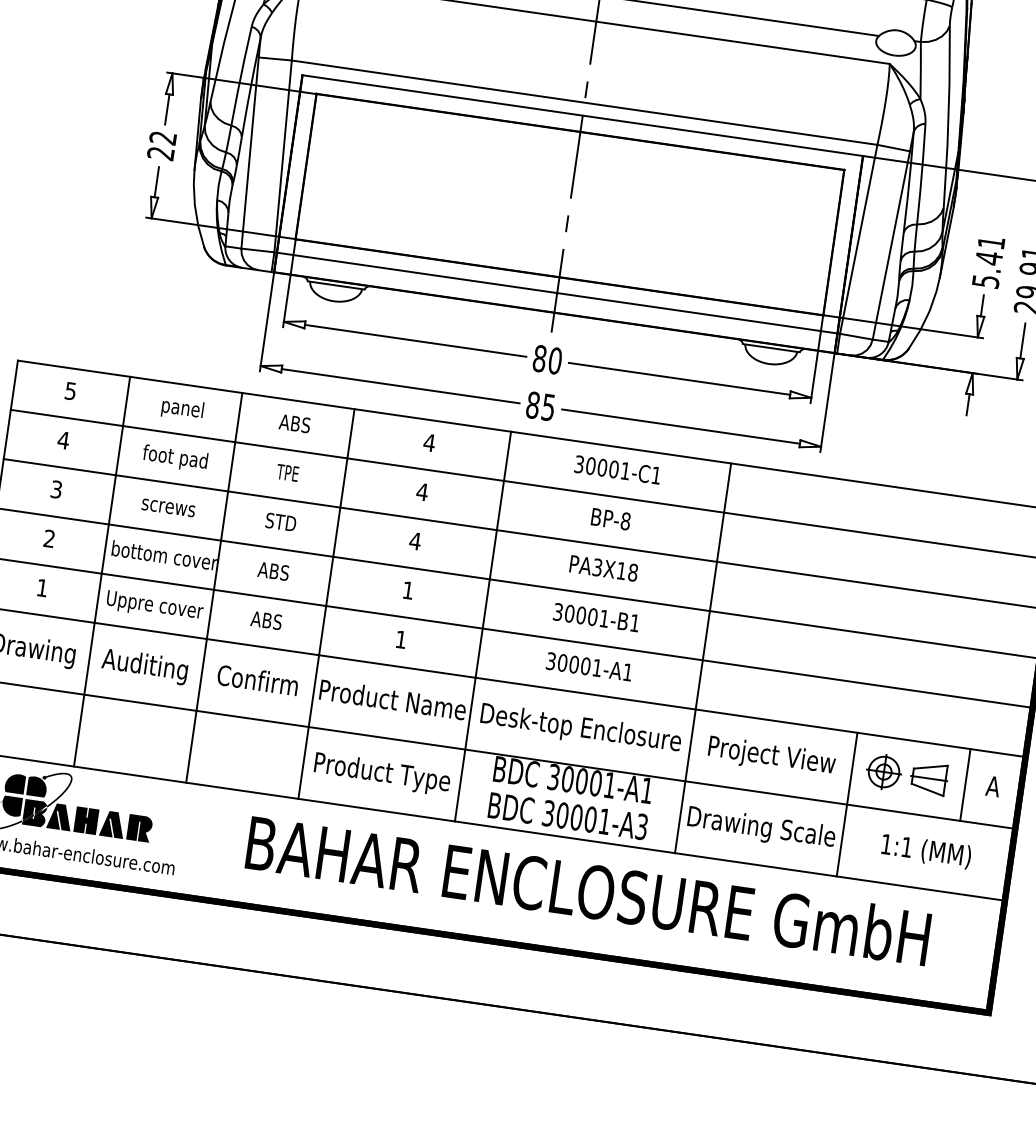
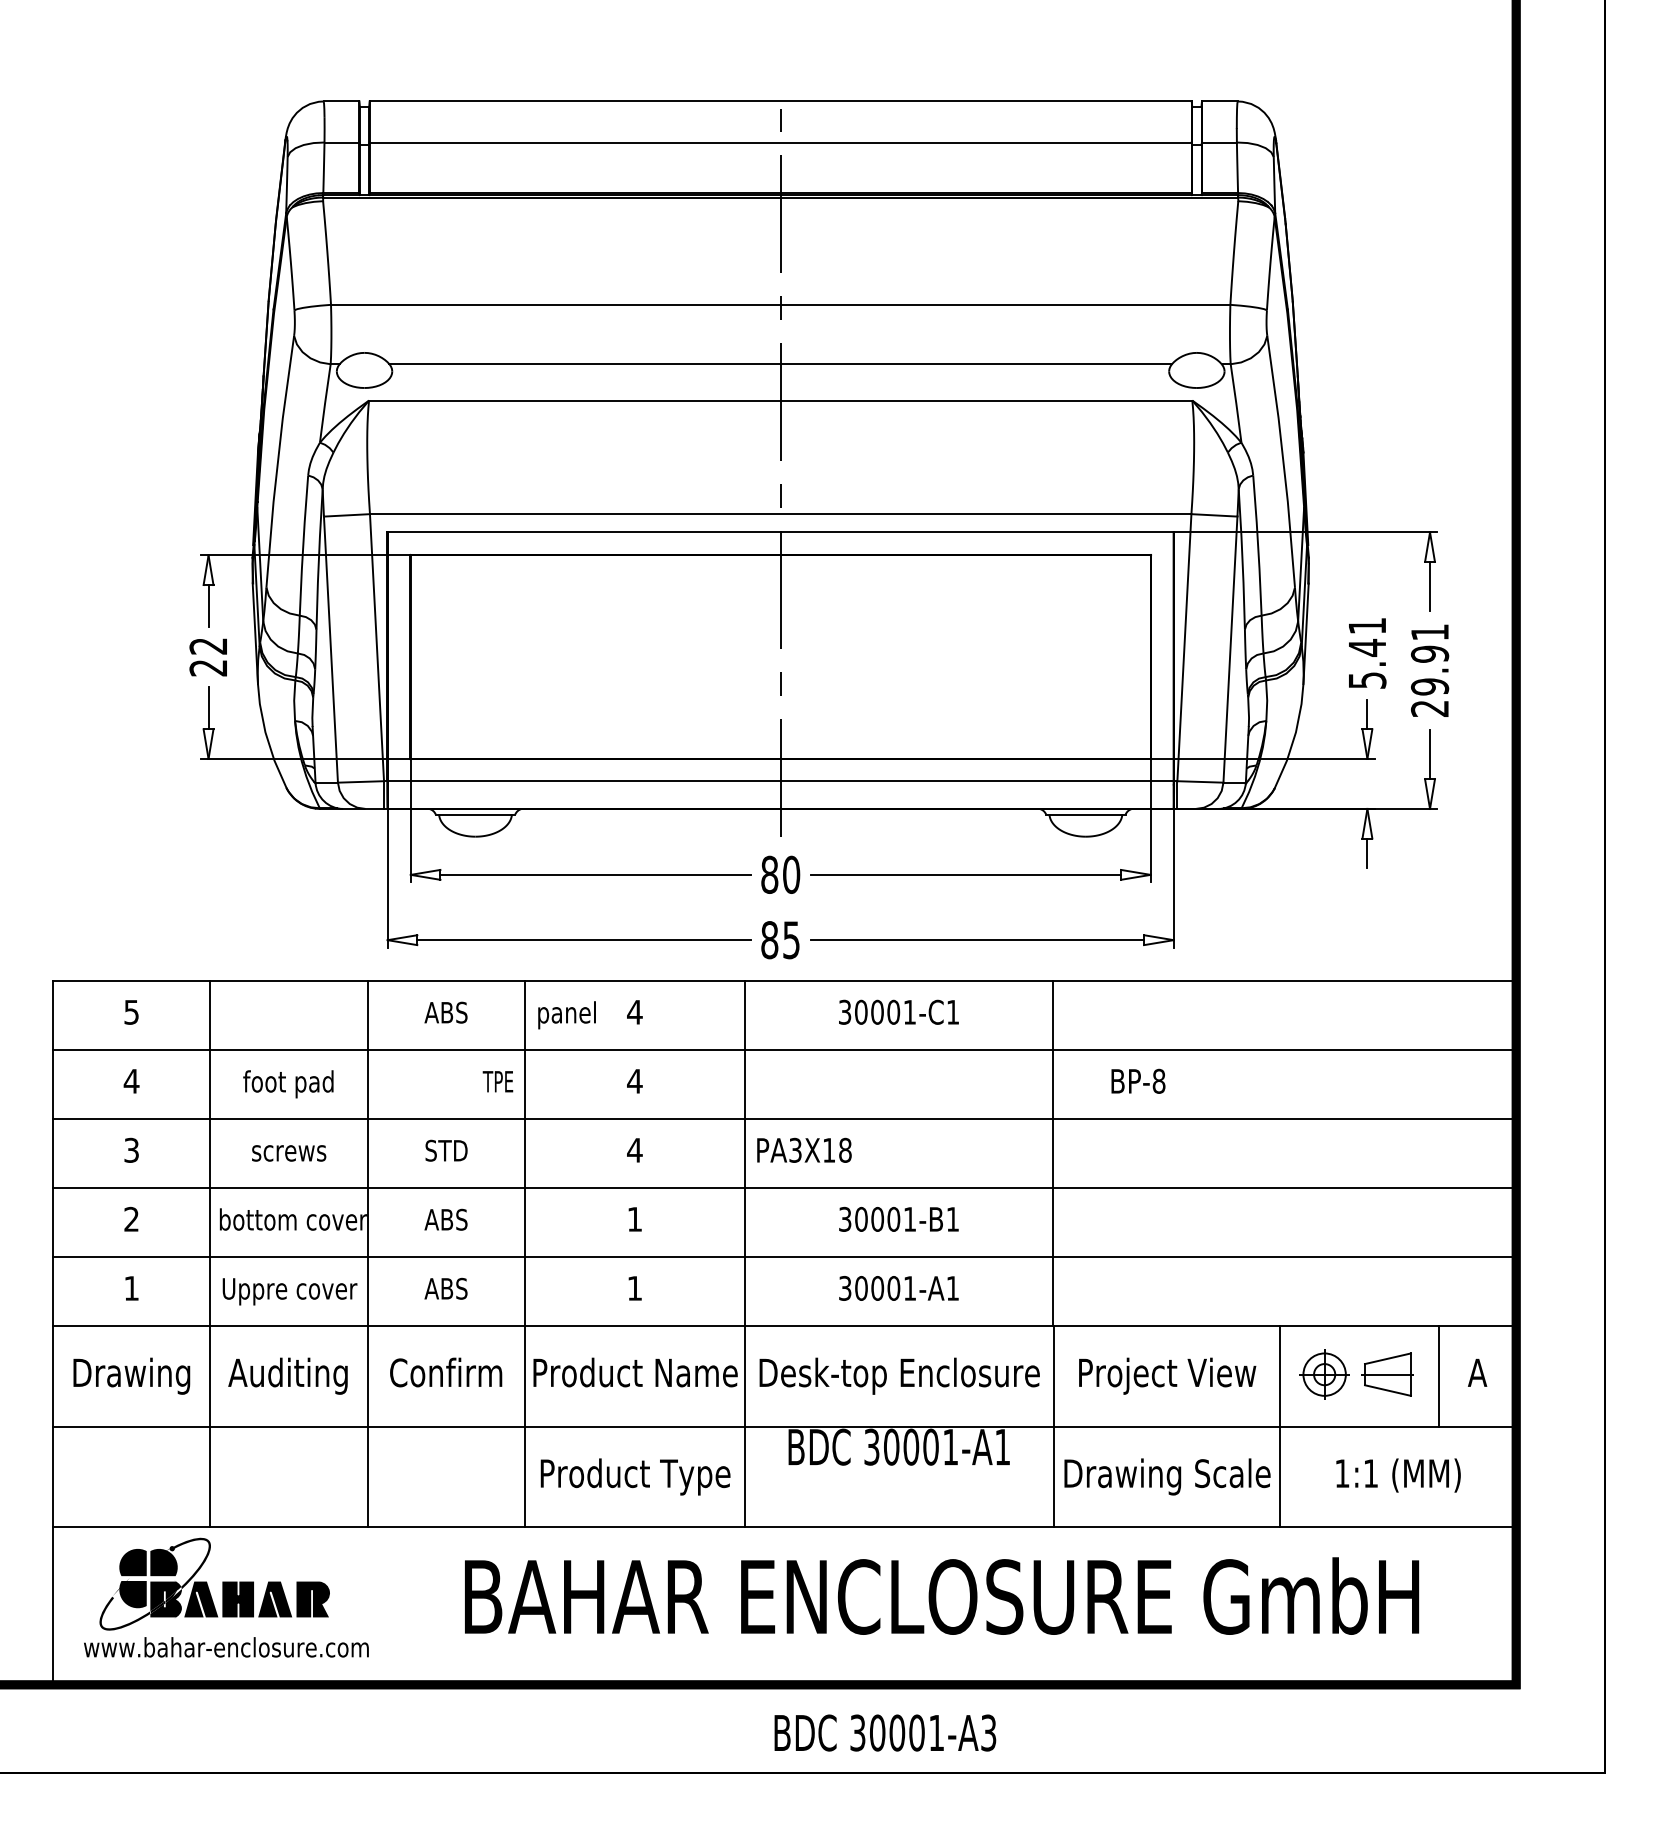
text: (182, 409) -> (566, 1015), moved
text: (287, 472) -> (497, 1081), moved
text: (611, 518) -> (1138, 1080), moved
text: (604, 567) -> (804, 1149), moved
text: (568, 815) -> (885, 1732), moved

